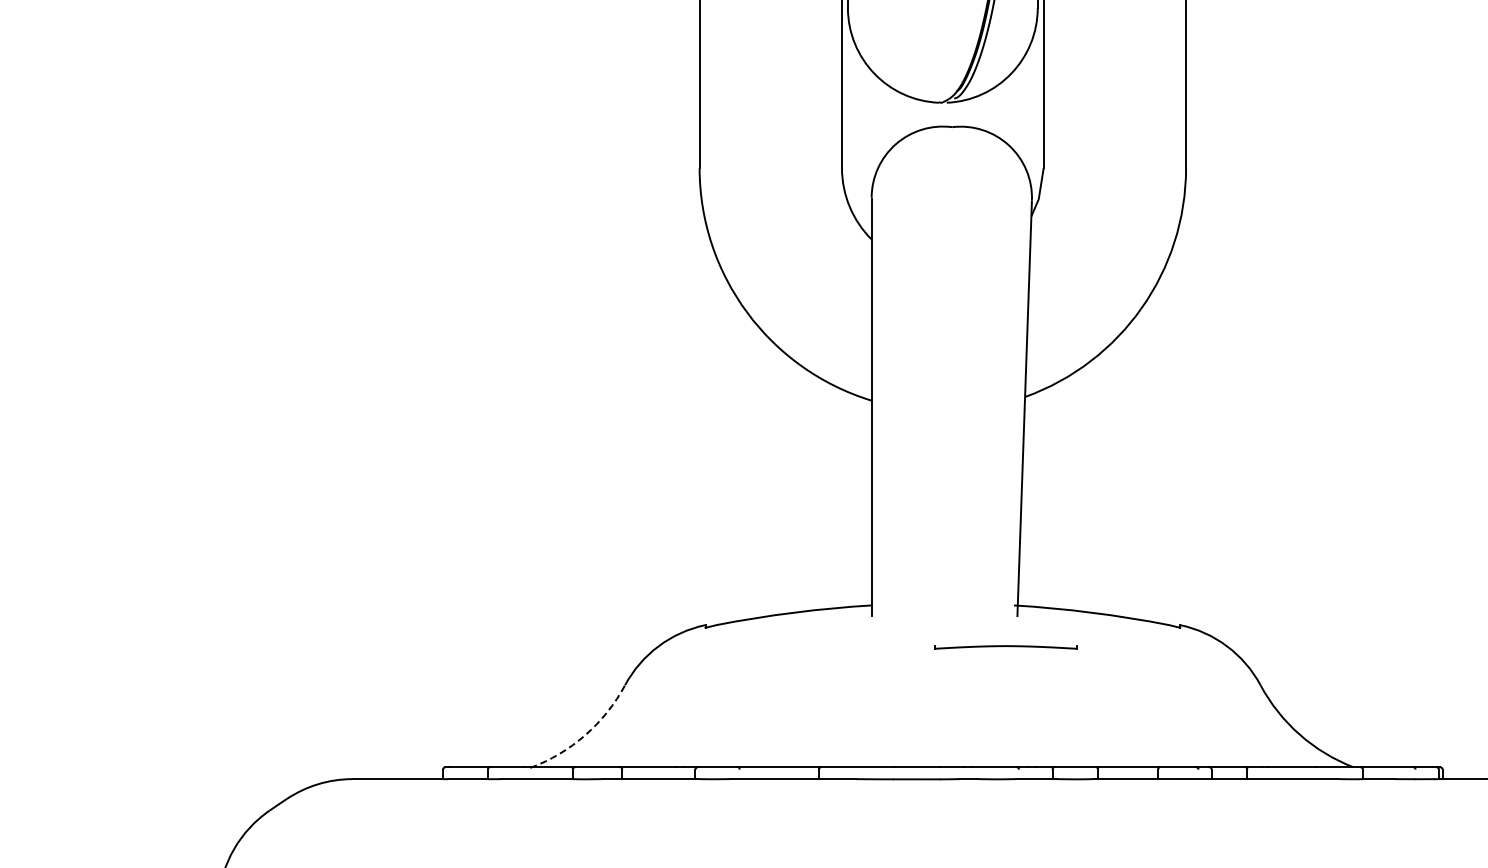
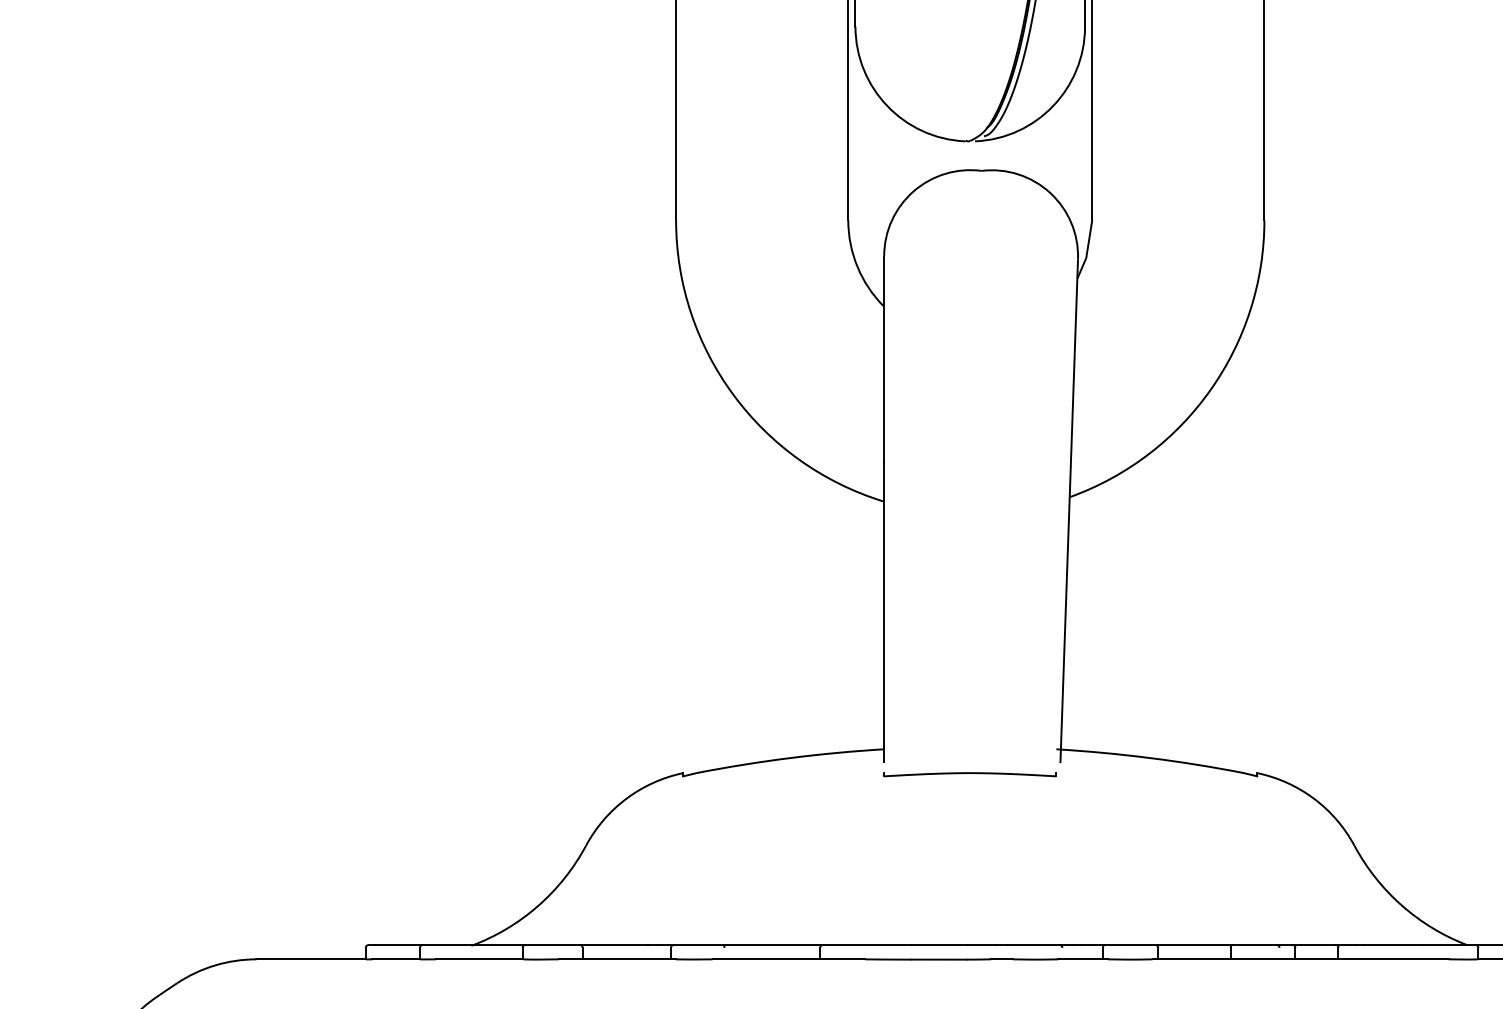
part: (1005, 647) -> (969, 774), moved
arc: (585, 735) -> (538, 906), dashed -> solid

